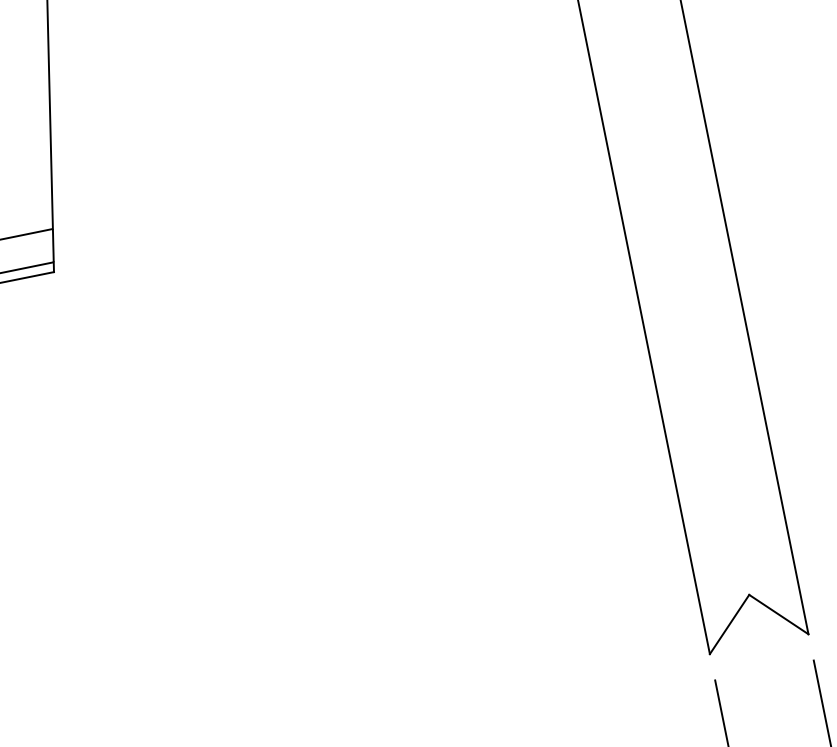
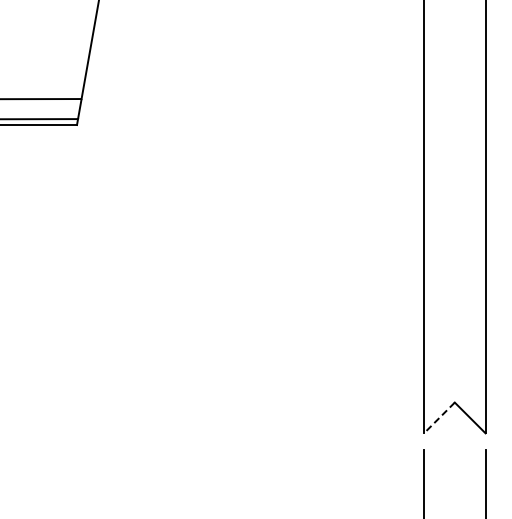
line: (729, 623) -> (439, 417), solid -> dashed

